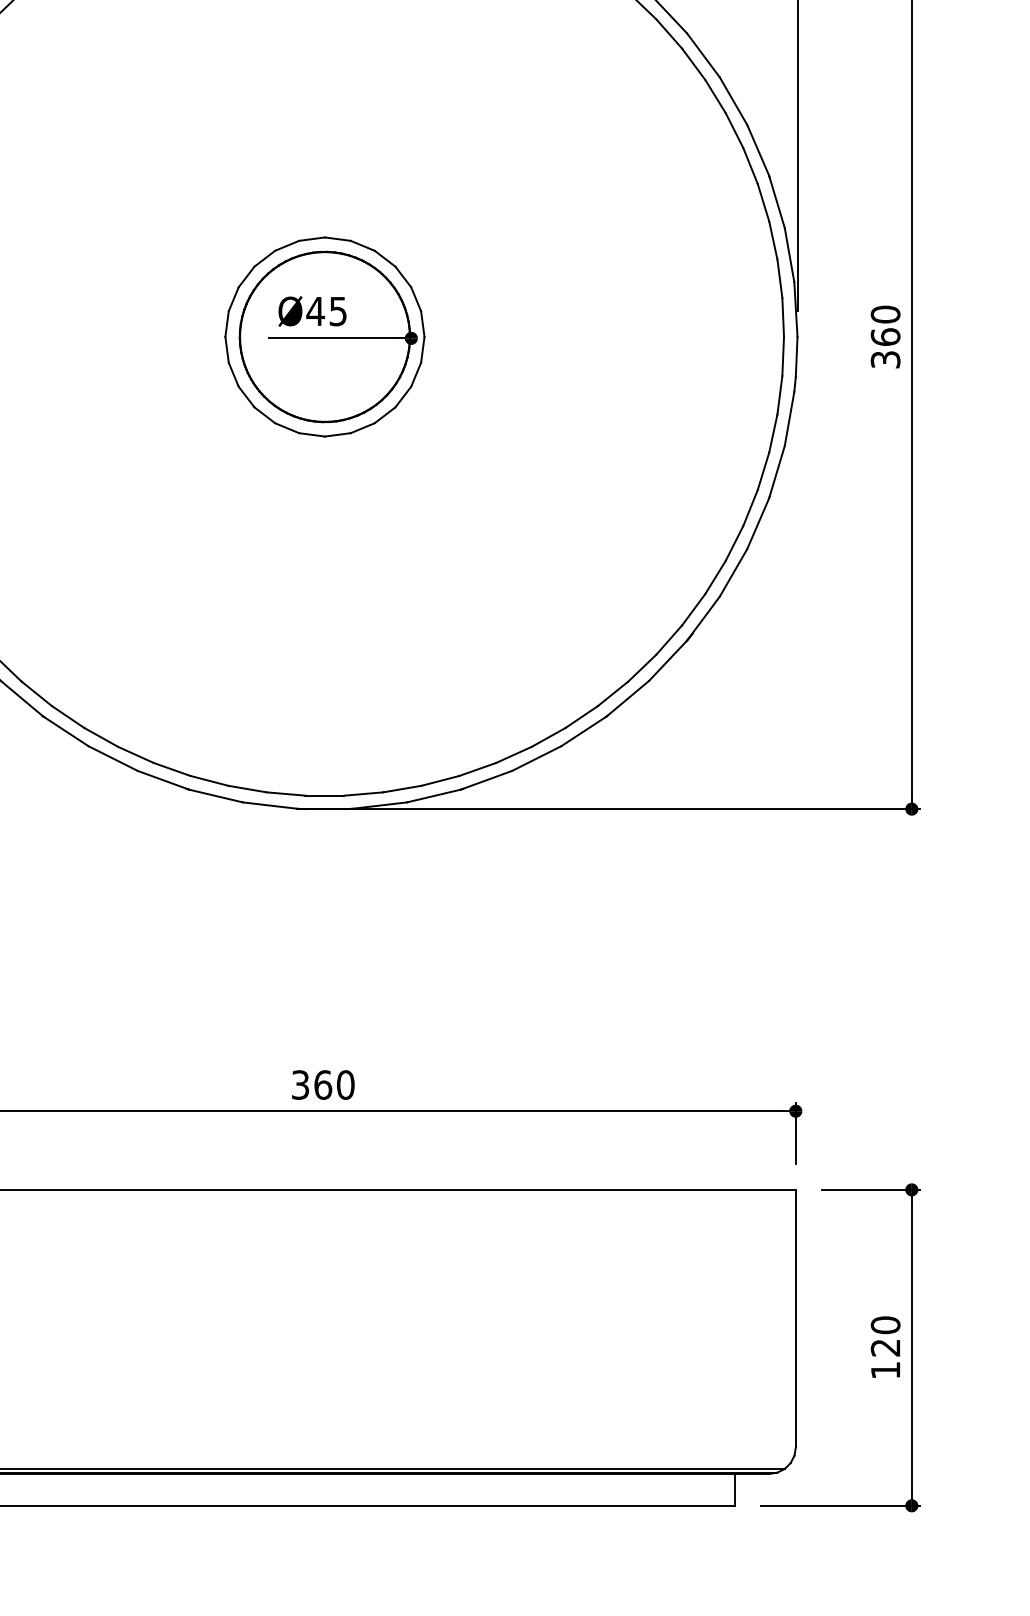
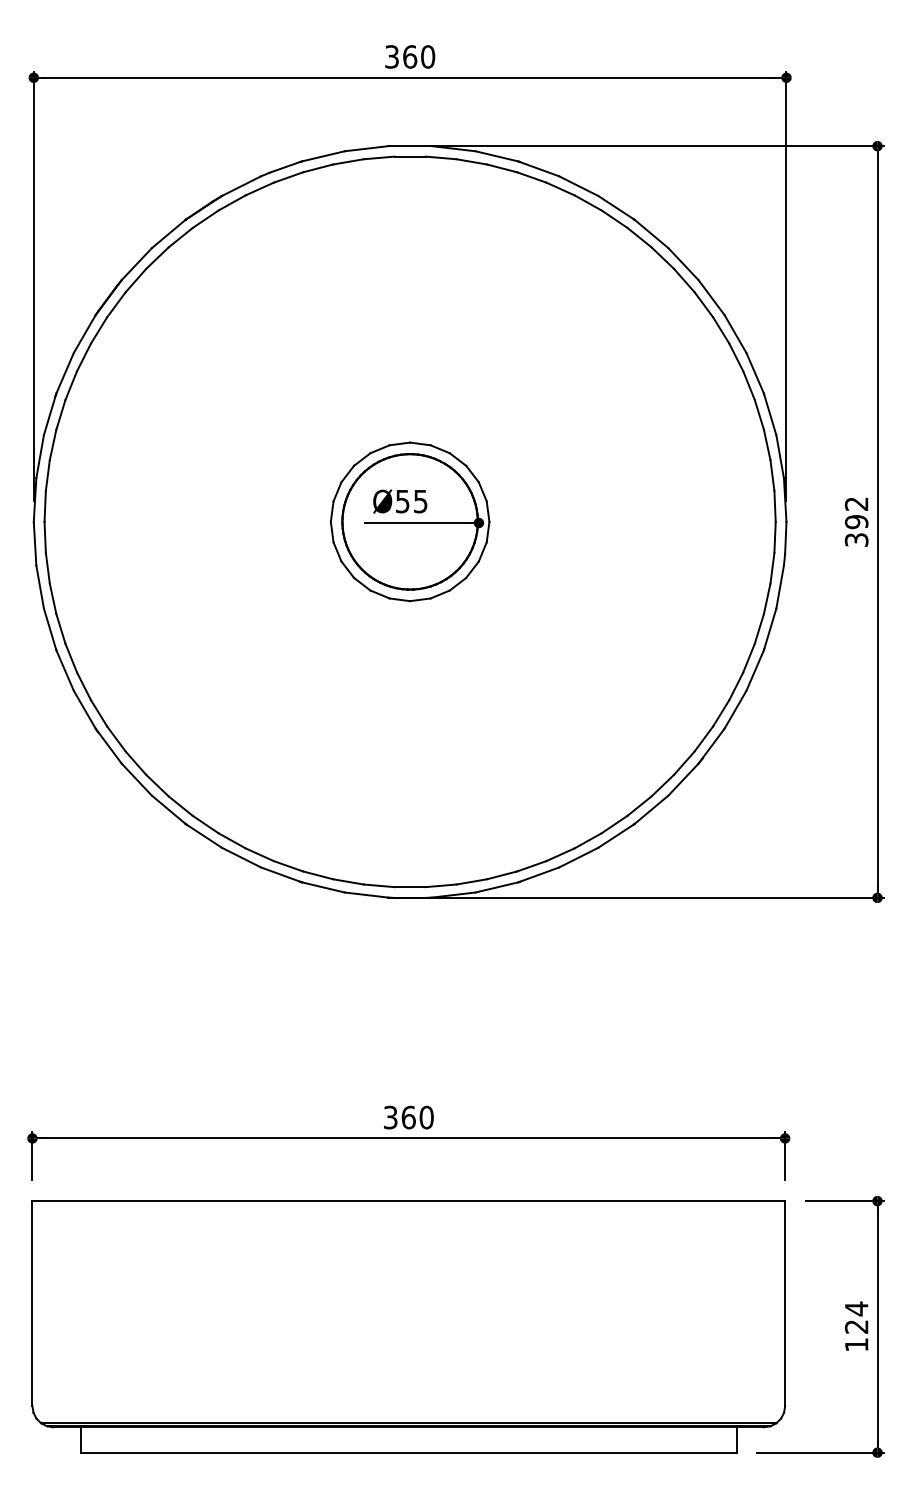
text: (315, 311) -> (402, 501), Ø45 -> Ø55
text: (885, 326) -> (856, 513), 360 -> 392
text: (885, 1324) -> (856, 1308), 120 -> 124

